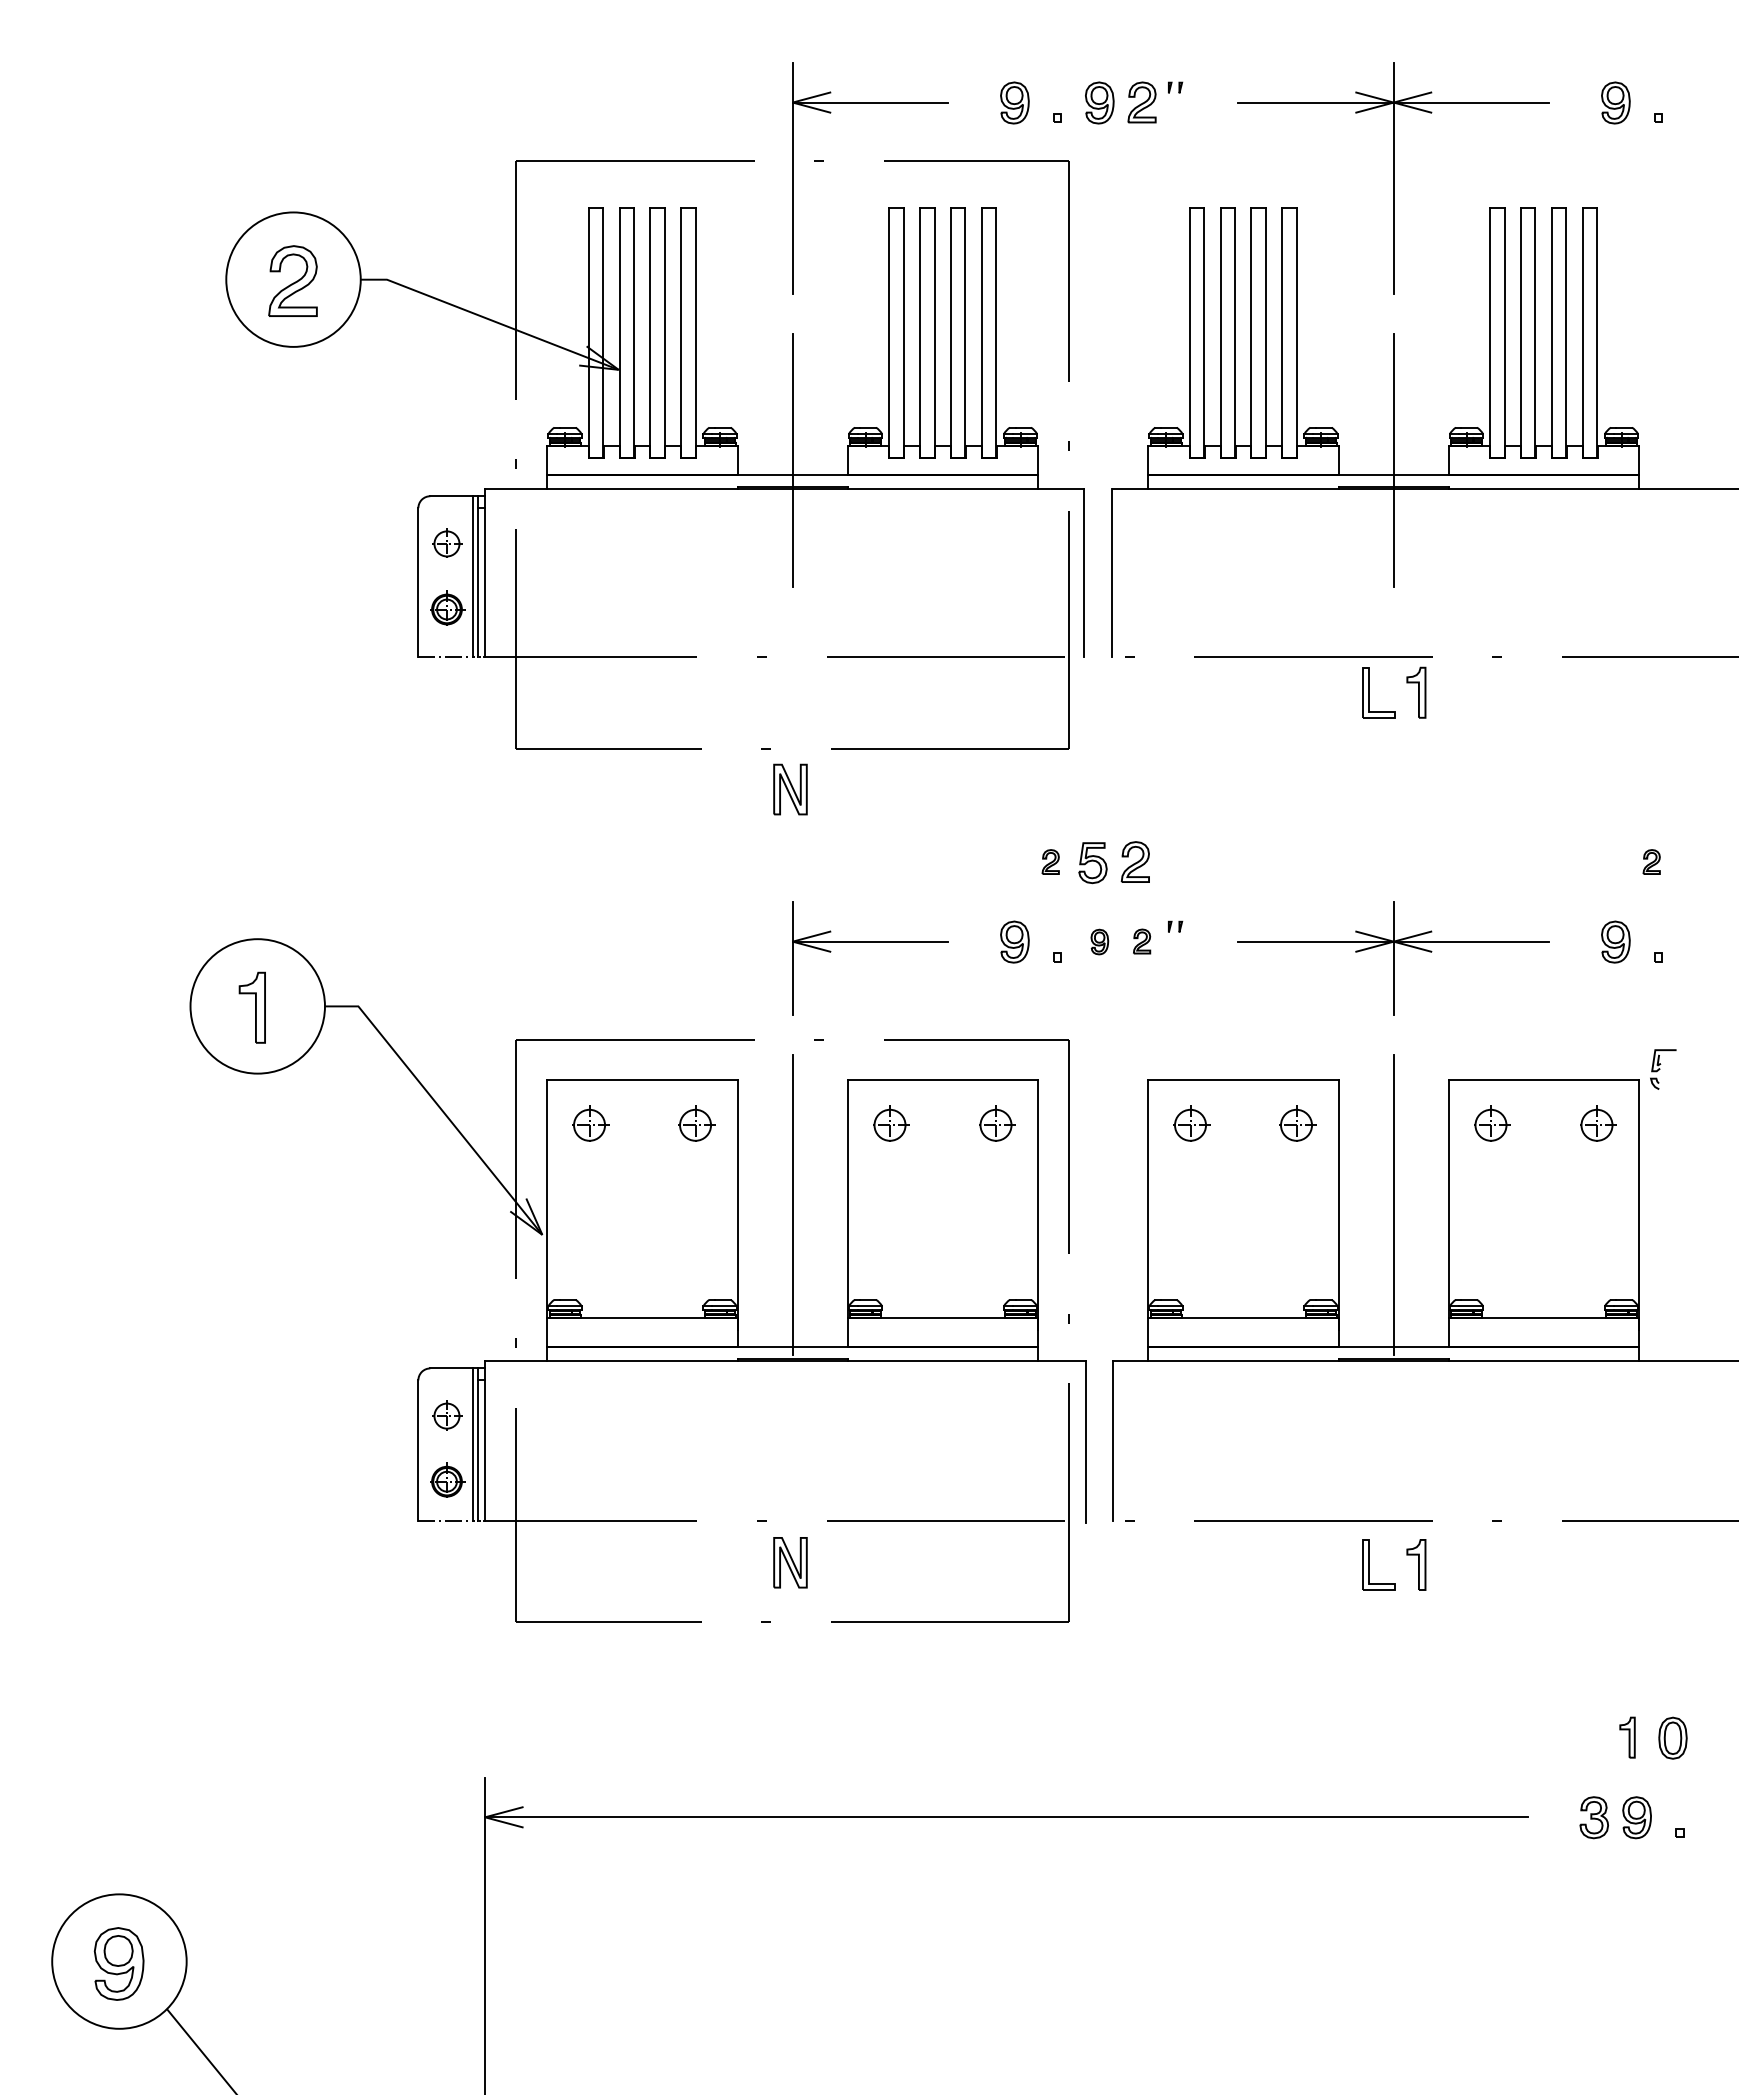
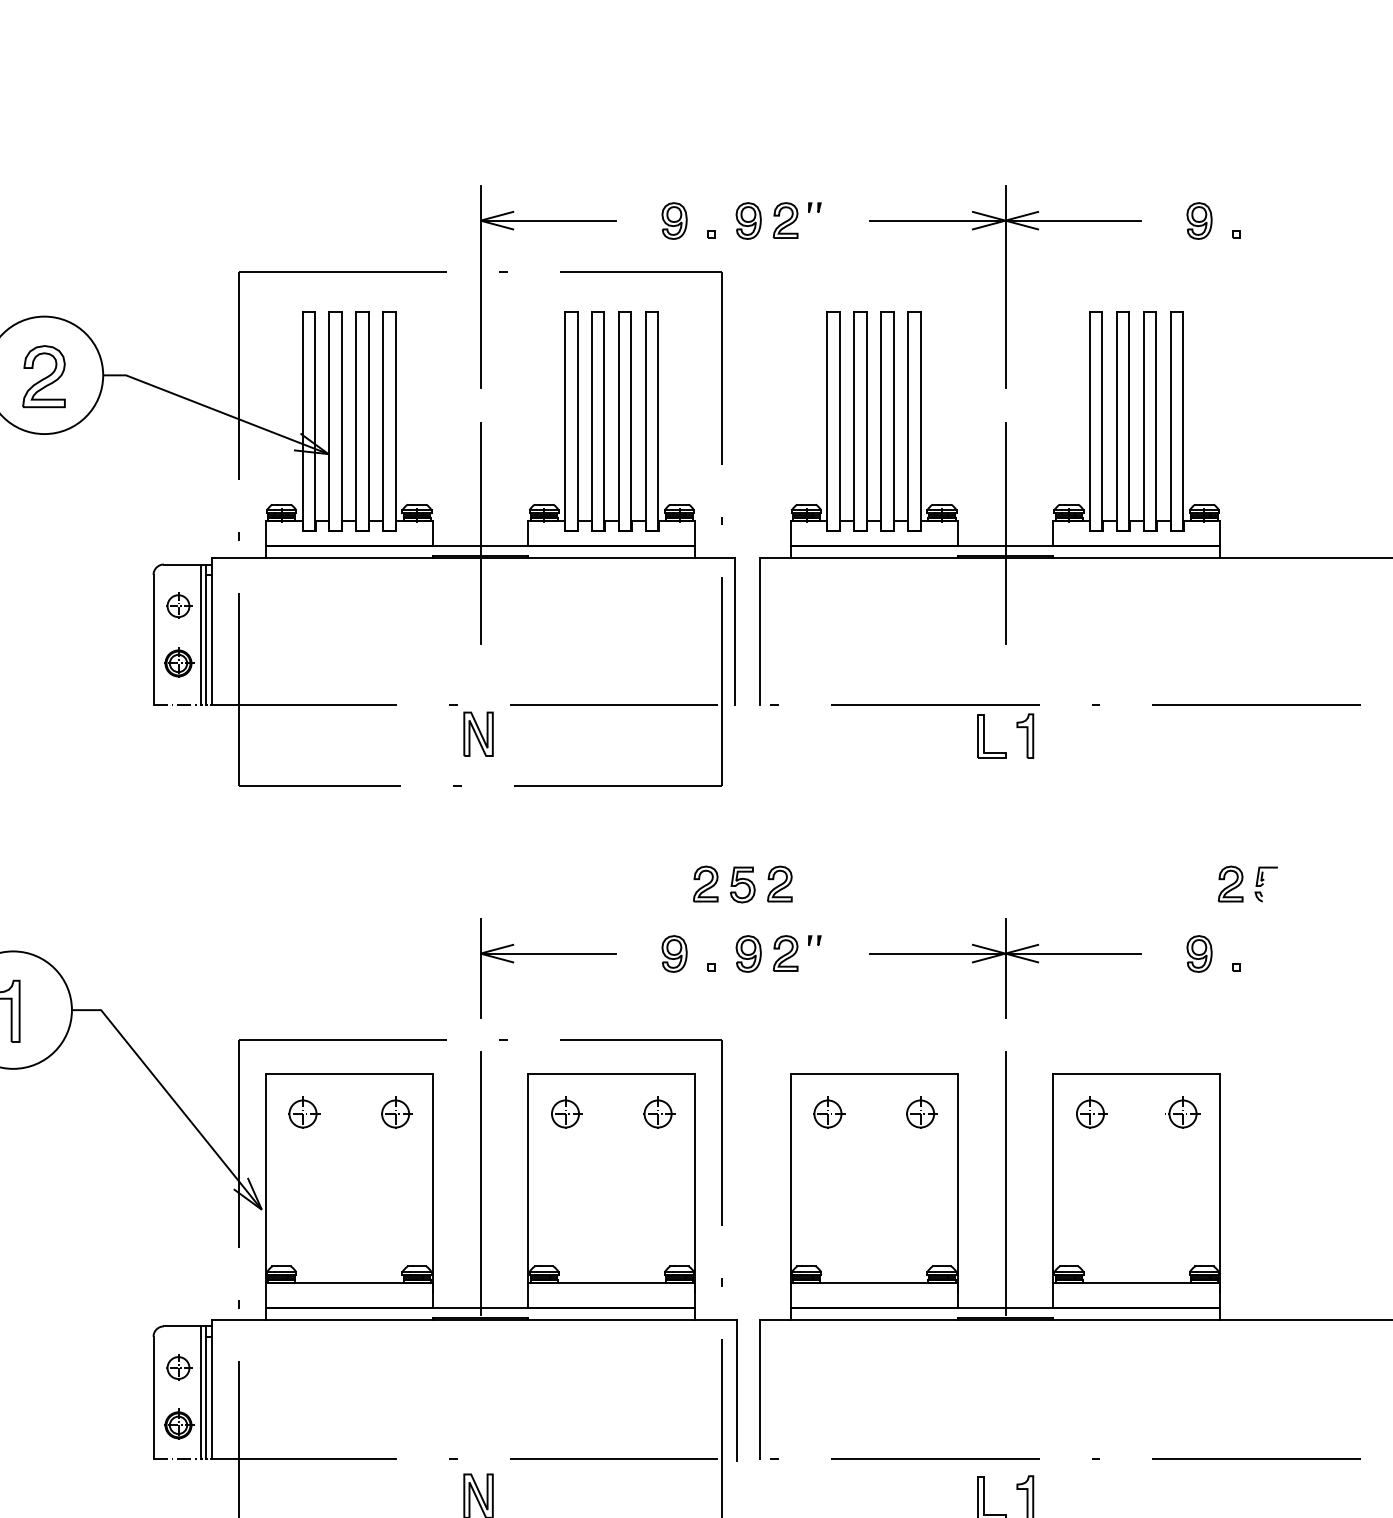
part: (790, 789) -> (478, 734), moved
part: (1050, 861) -> (705, 883), size x1.67
part: (1651, 861) -> (1230, 883), size x1.67
part: (1099, 941) -> (748, 953), size x1.67
part: (1141, 941) -> (785, 953), size x1.67
part: (1663, 1069) -> (1266, 884), moved

